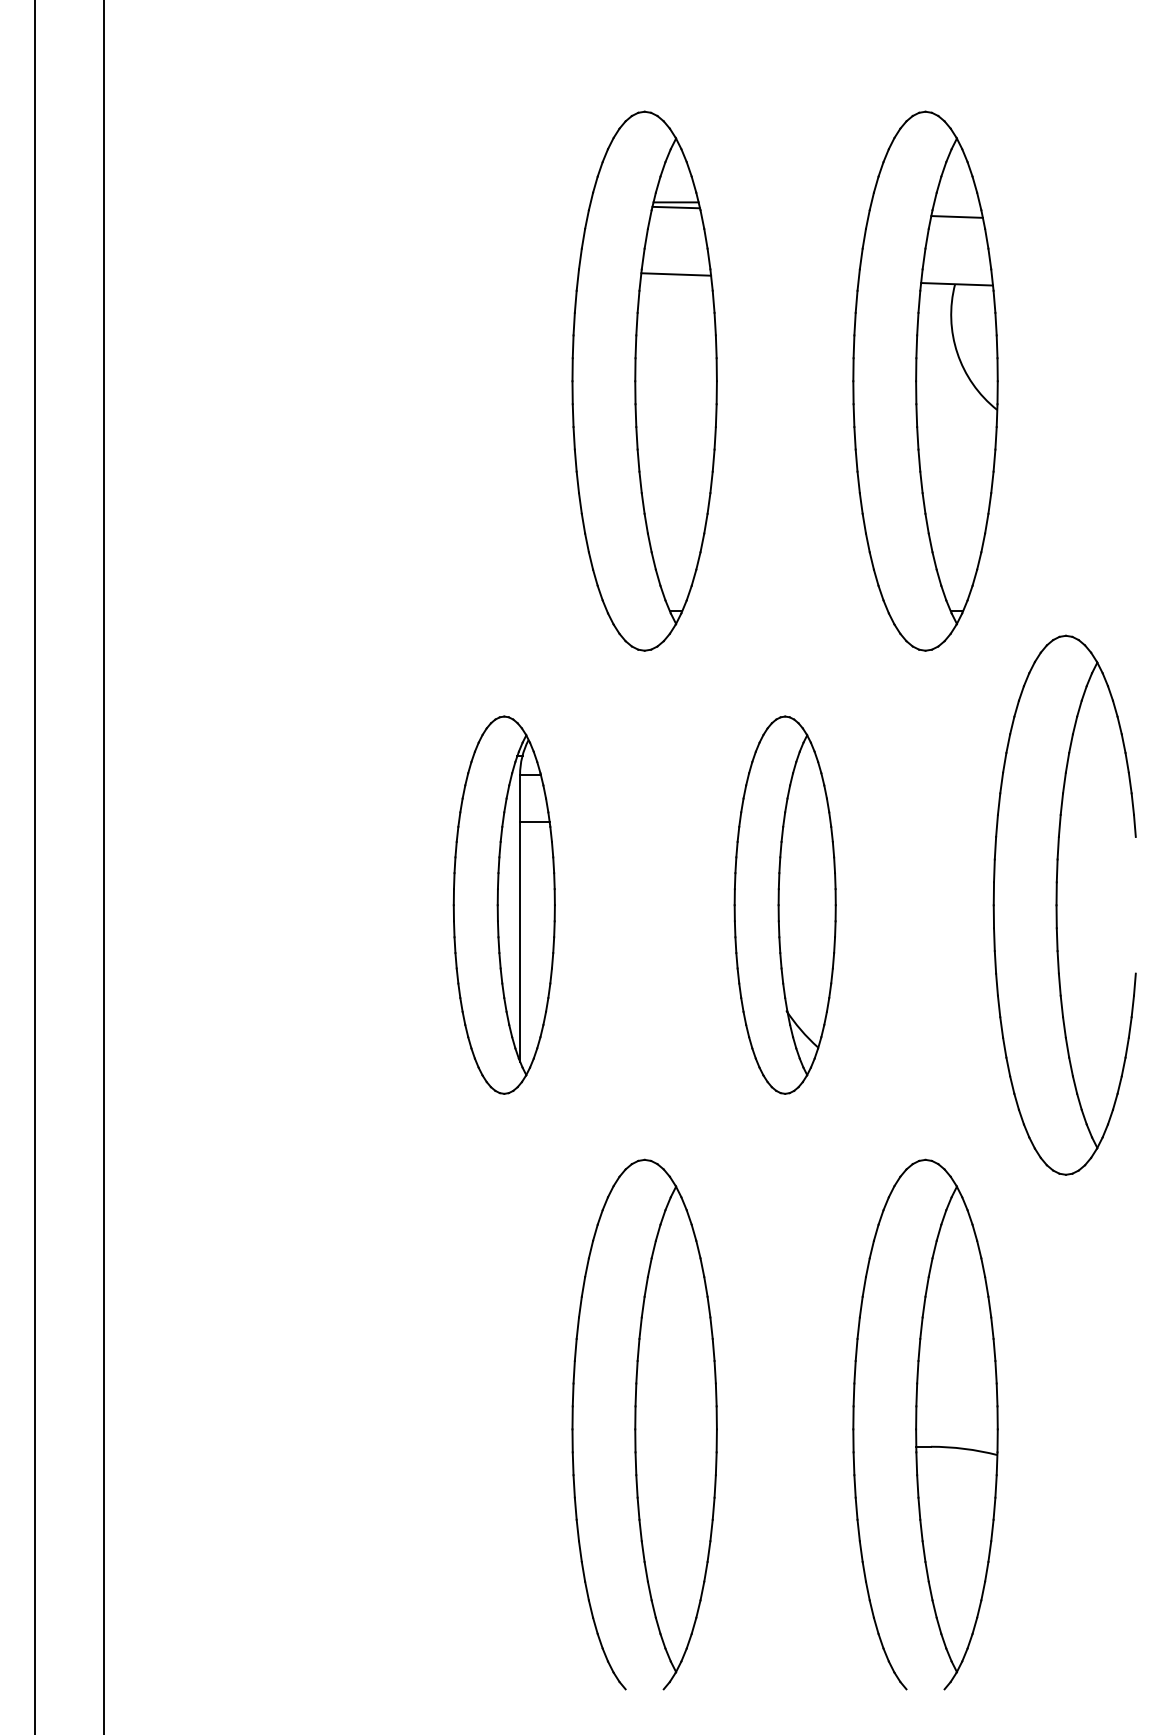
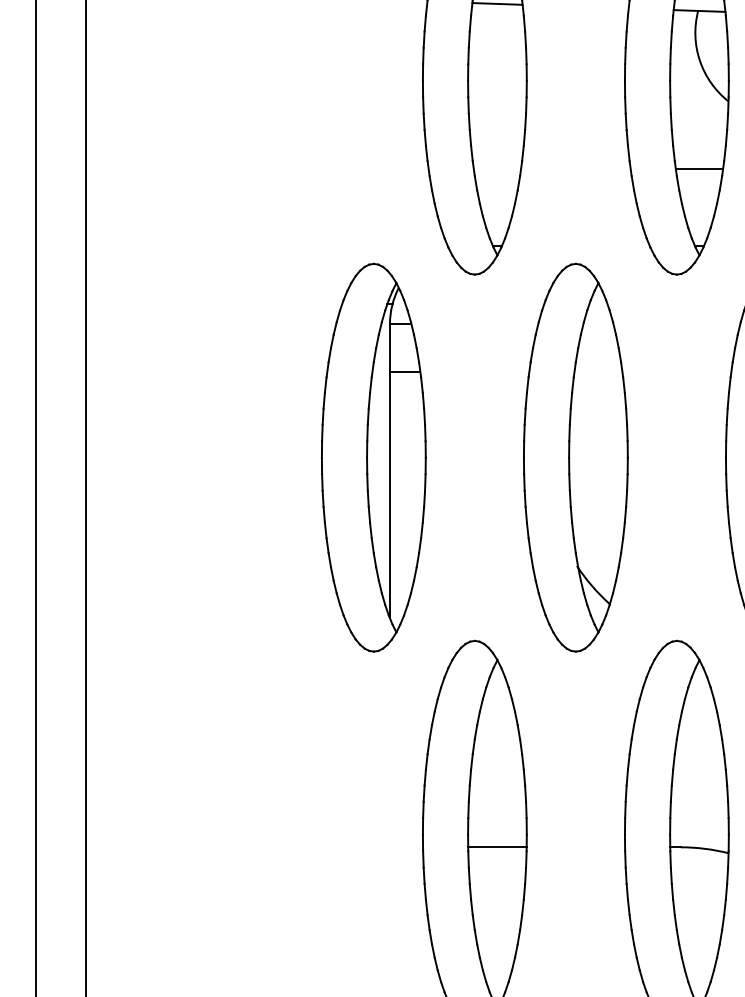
line: (956, 503) -> (699, 168), added
part: (504, 904) -> (374, 457), size x1.43
part: (785, 904) -> (576, 457), size x1.43
line: (675, 1446) -> (497, 847), added

